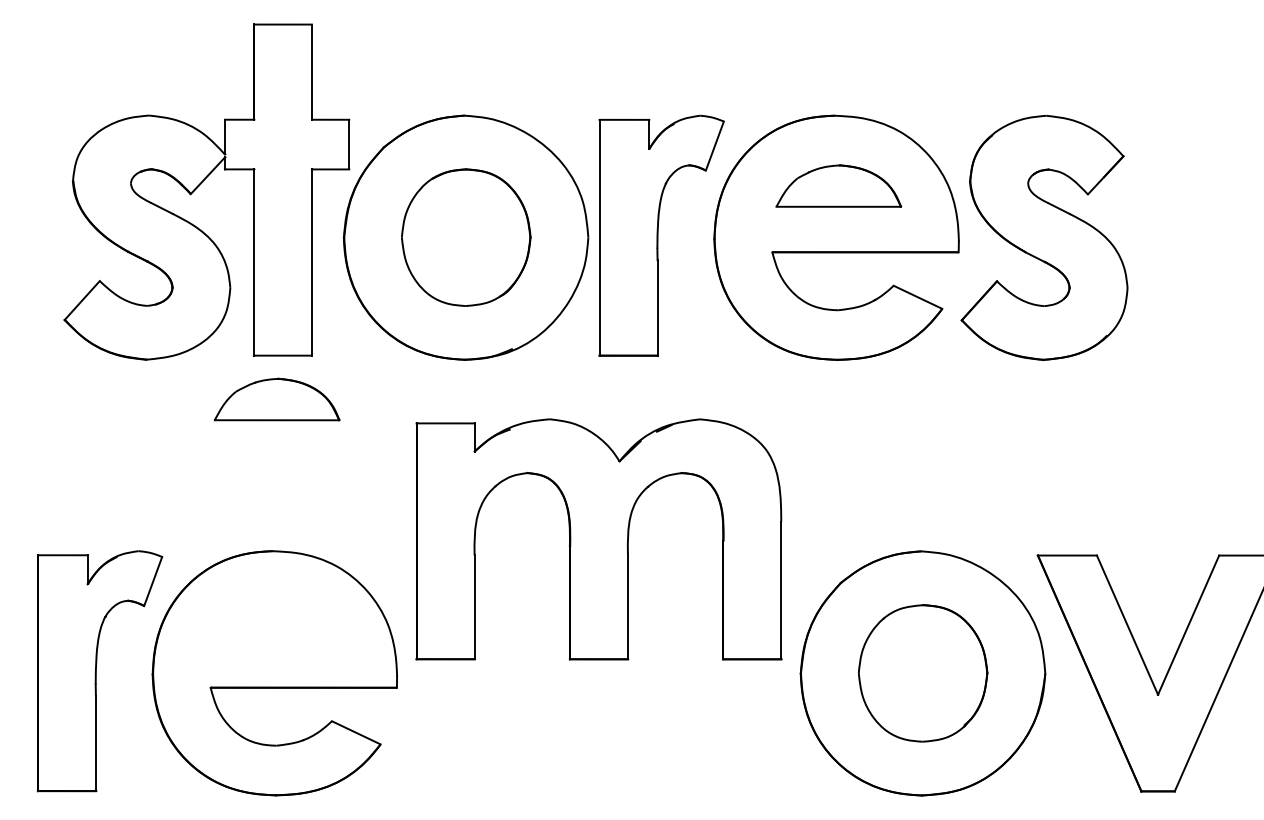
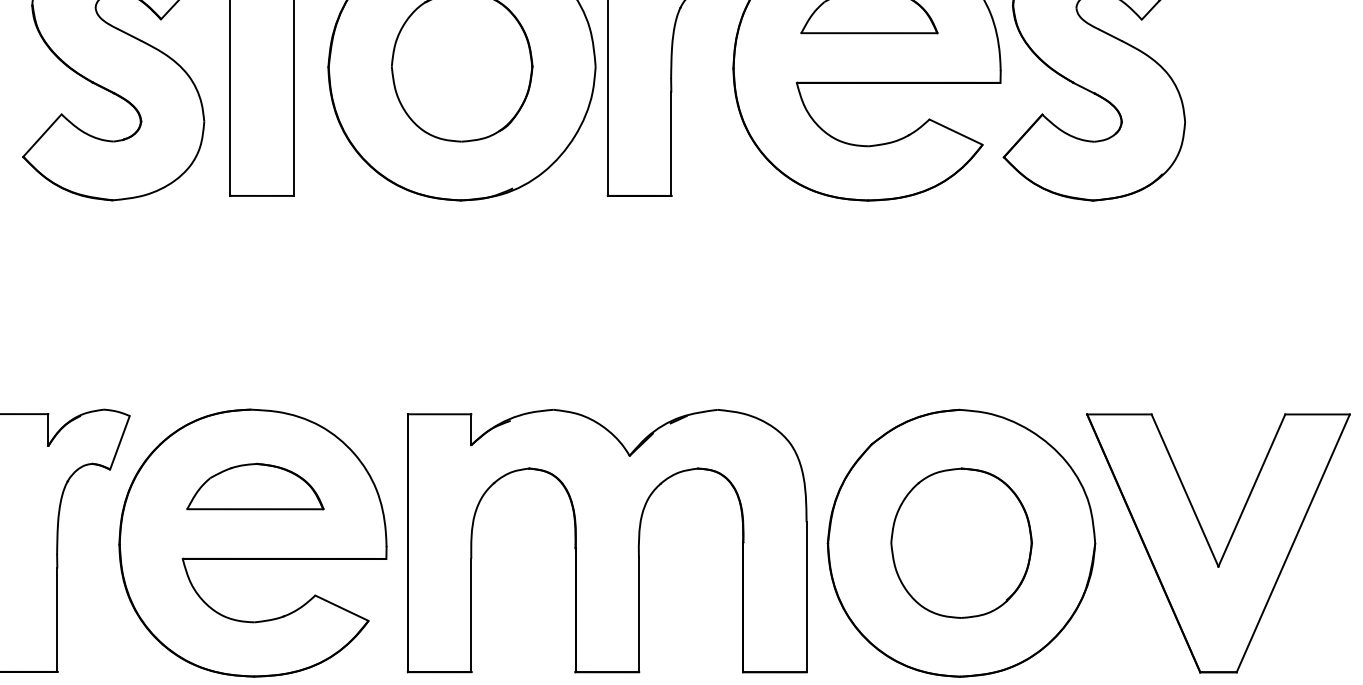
part: (276, 399) -> (254, 486), moved
part: (598, 539) -> (606, 541), moved

